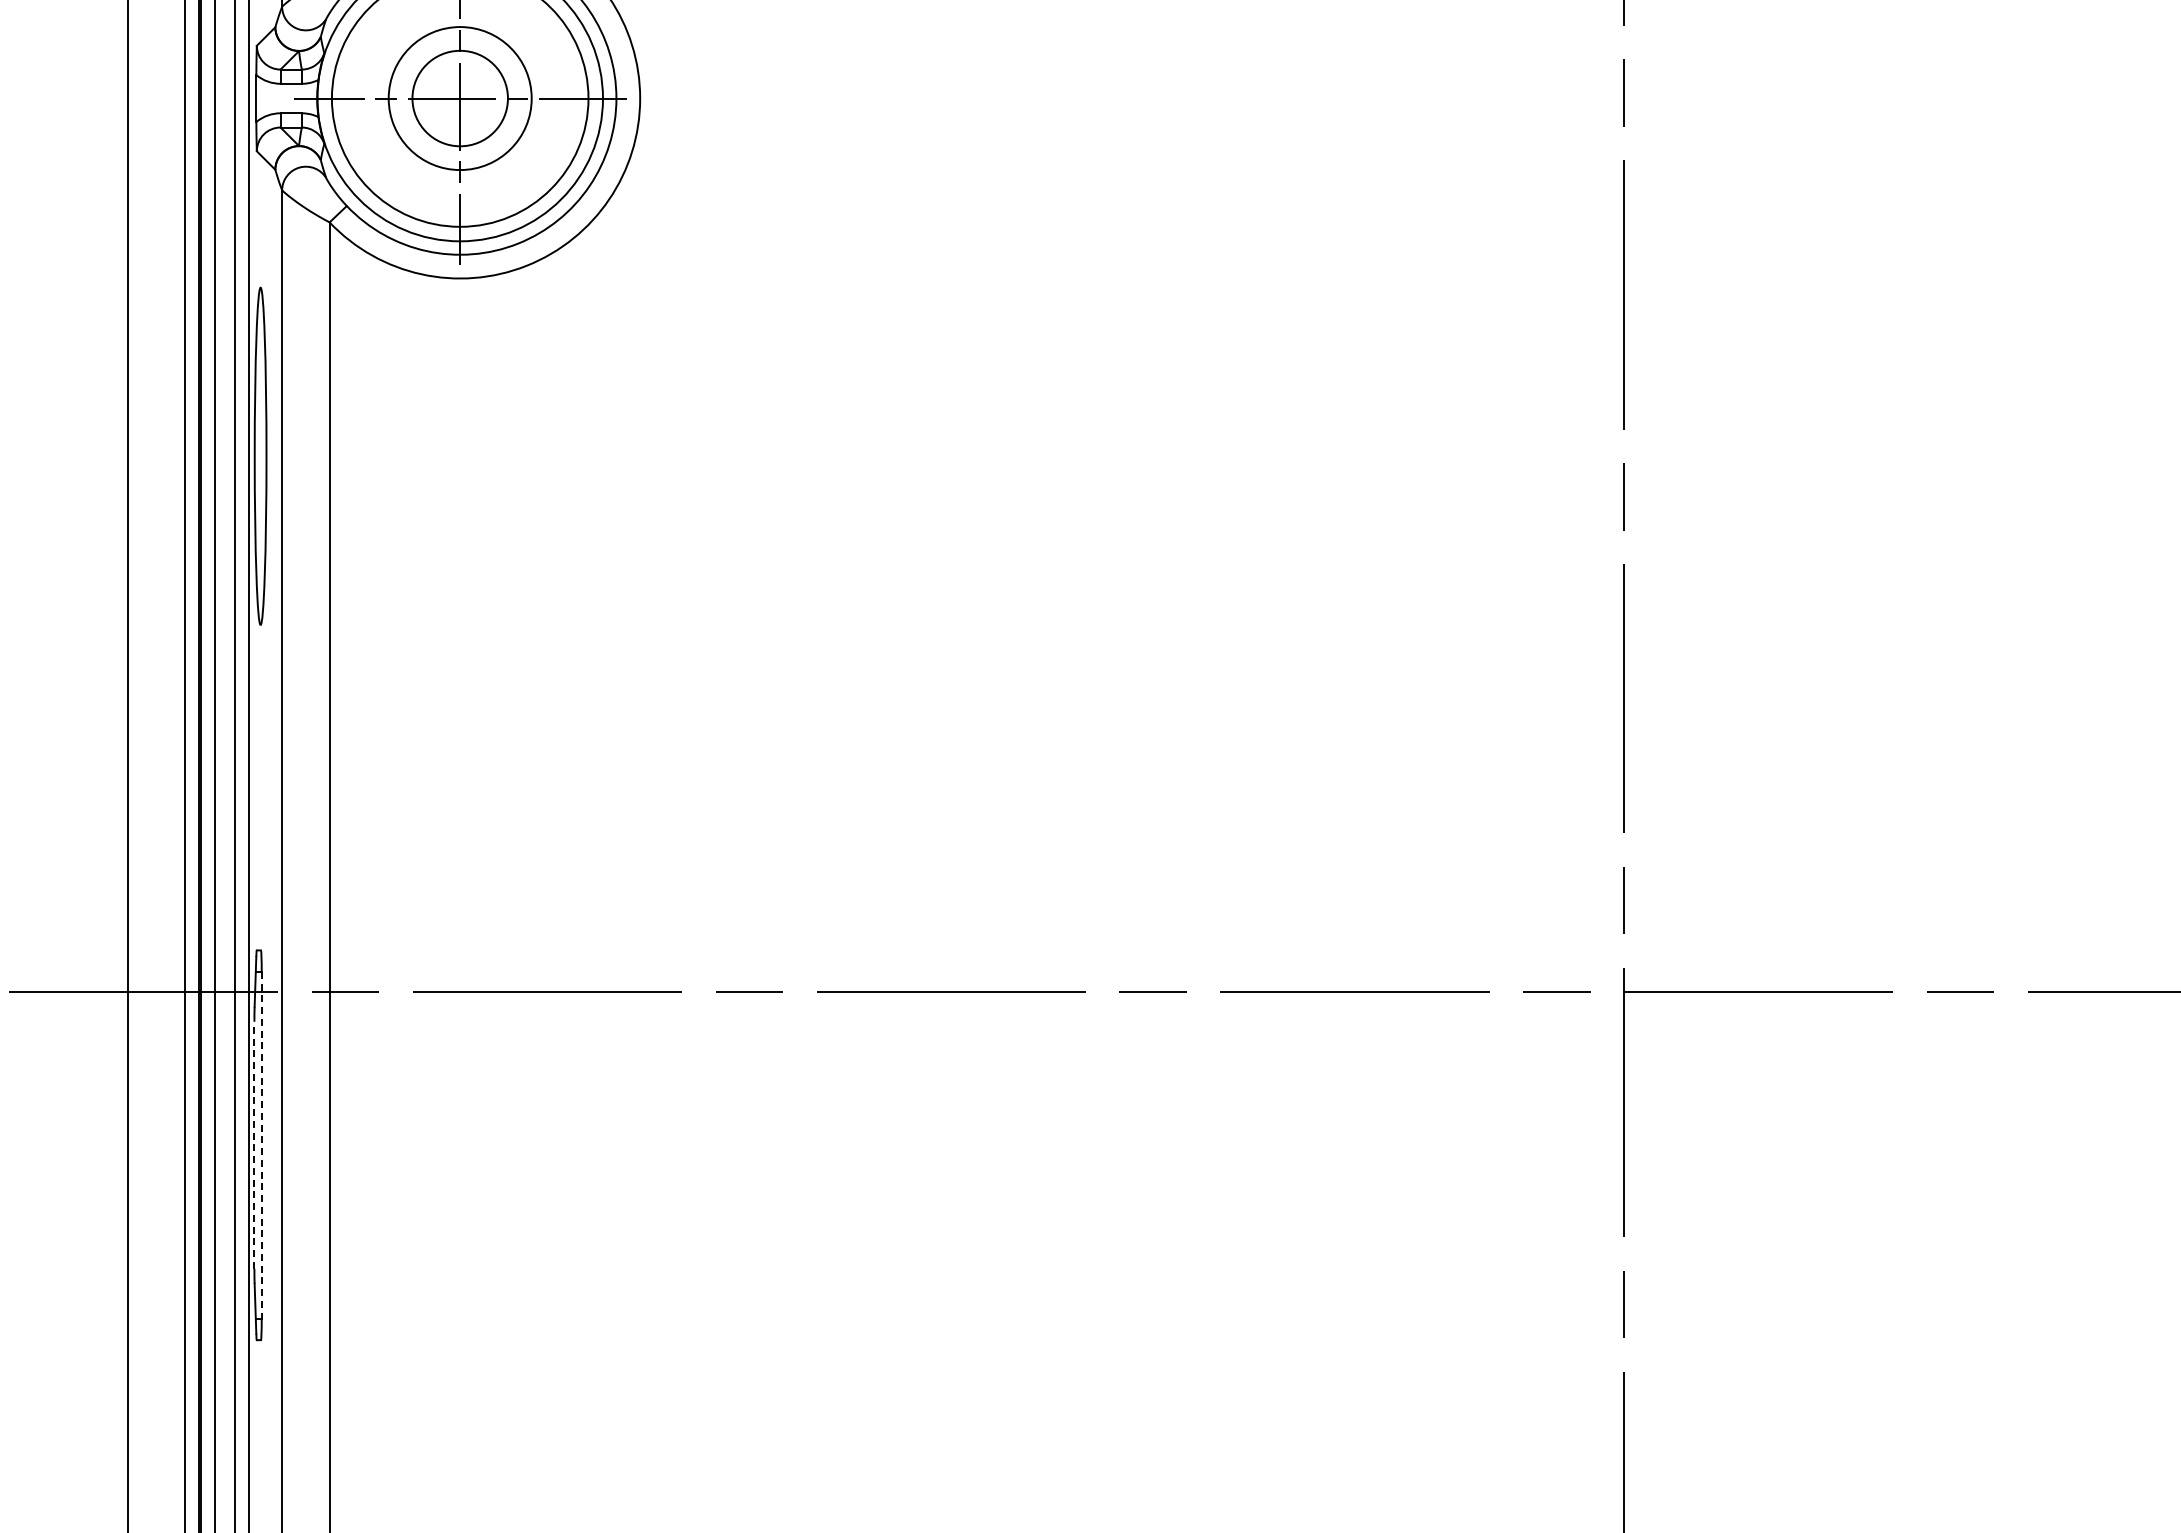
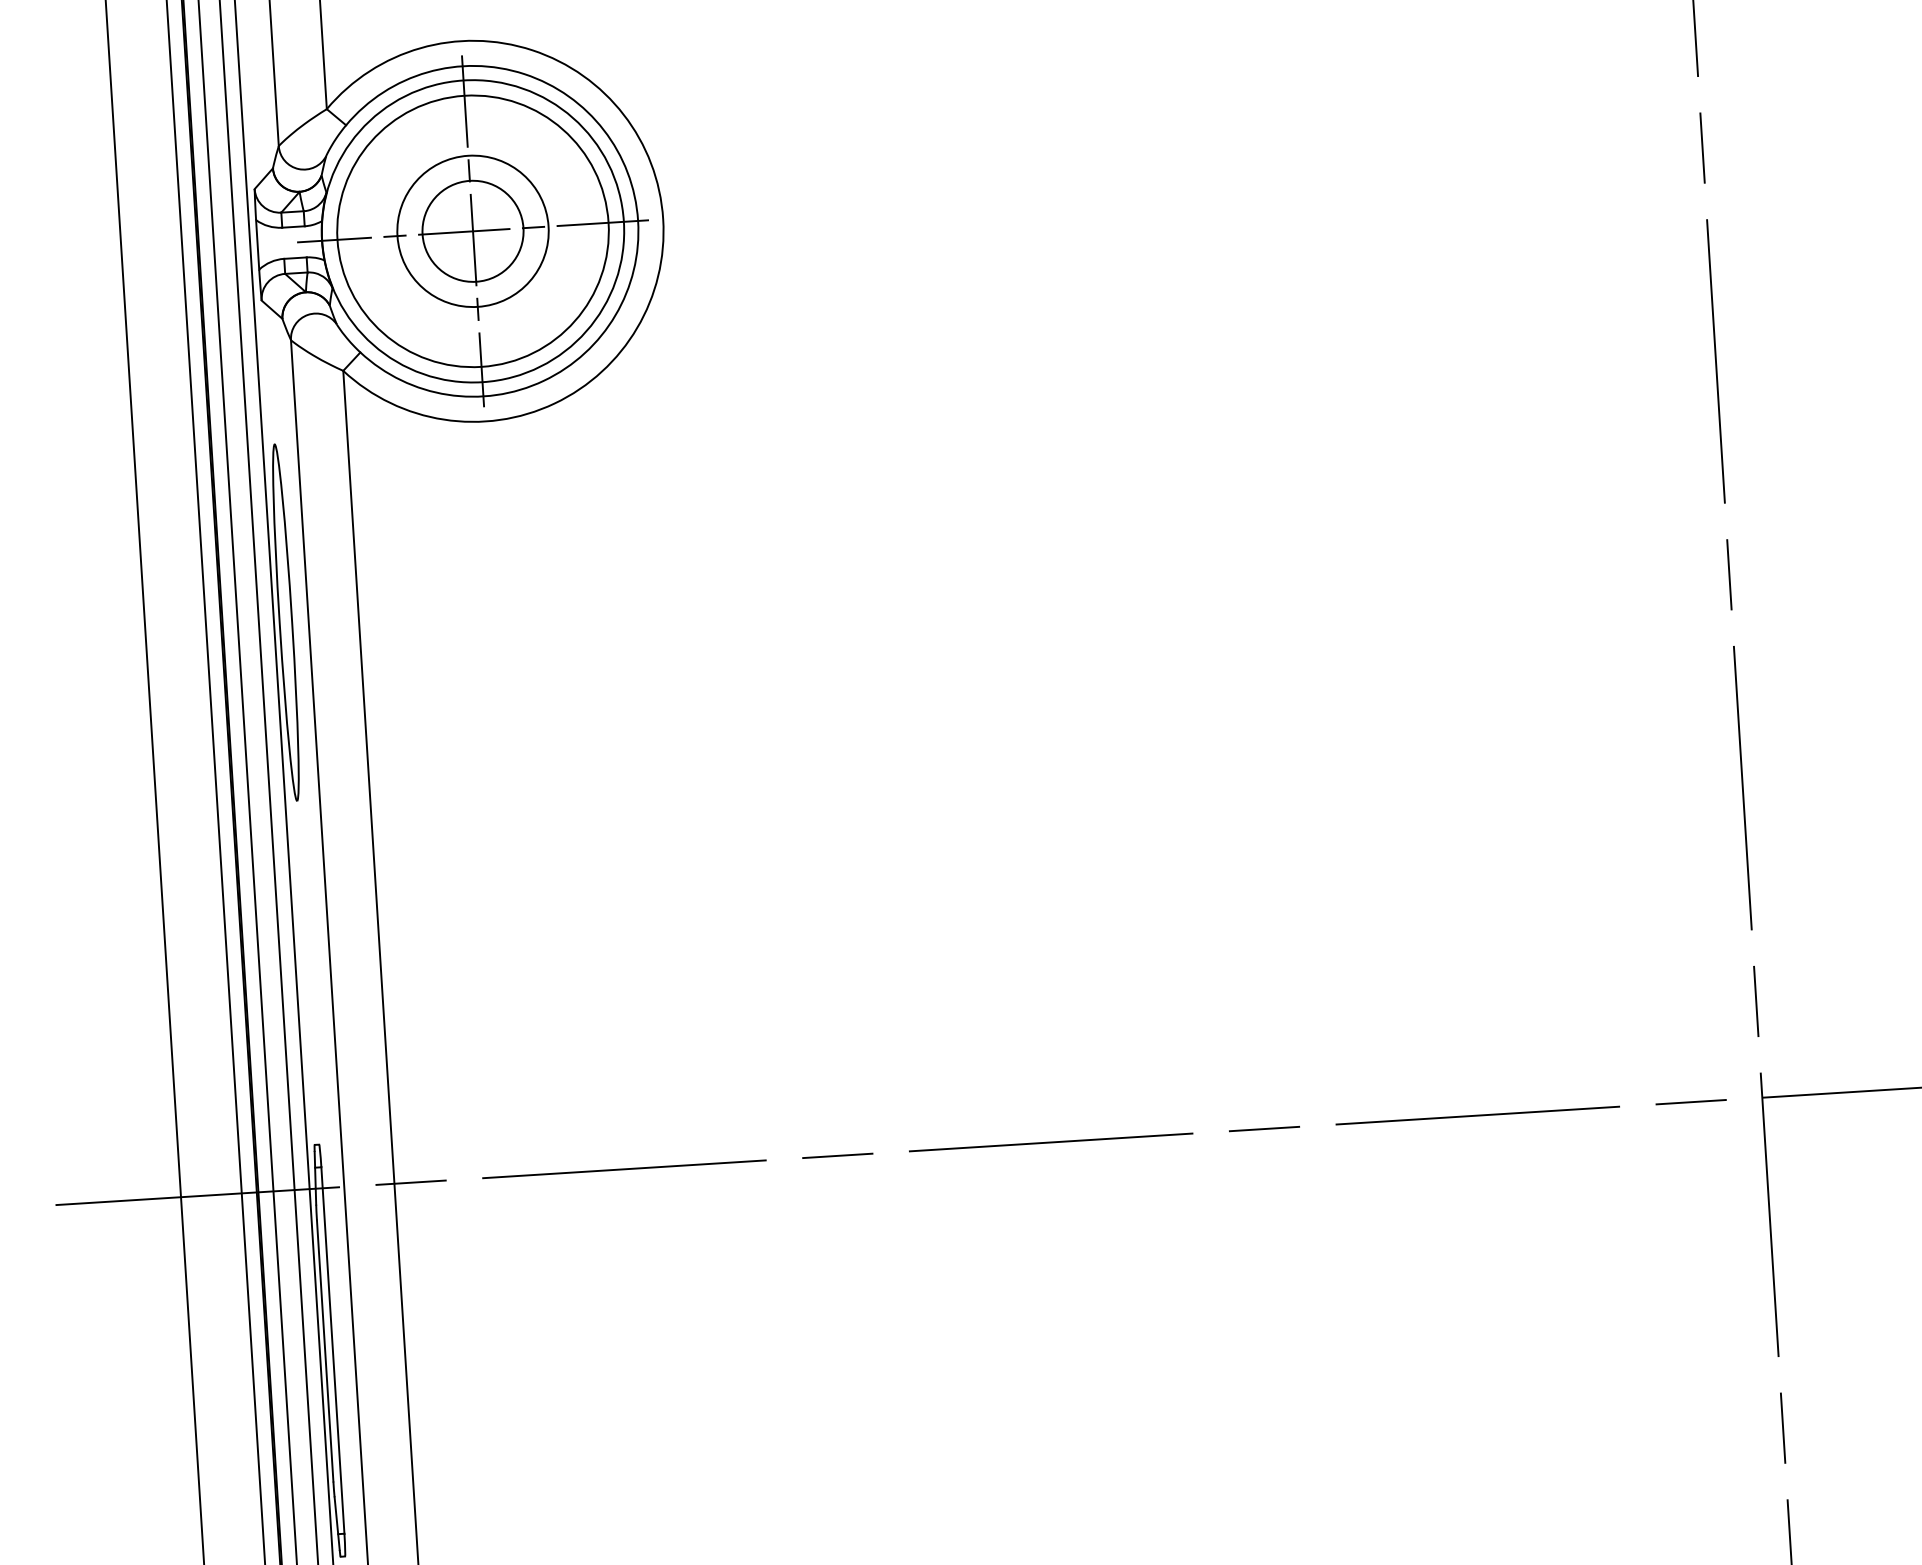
line: (254, 1145) -> (325, 1351), dashed -> solid
line: (261, 1145) -> (332, 1350), dashed -> solid

